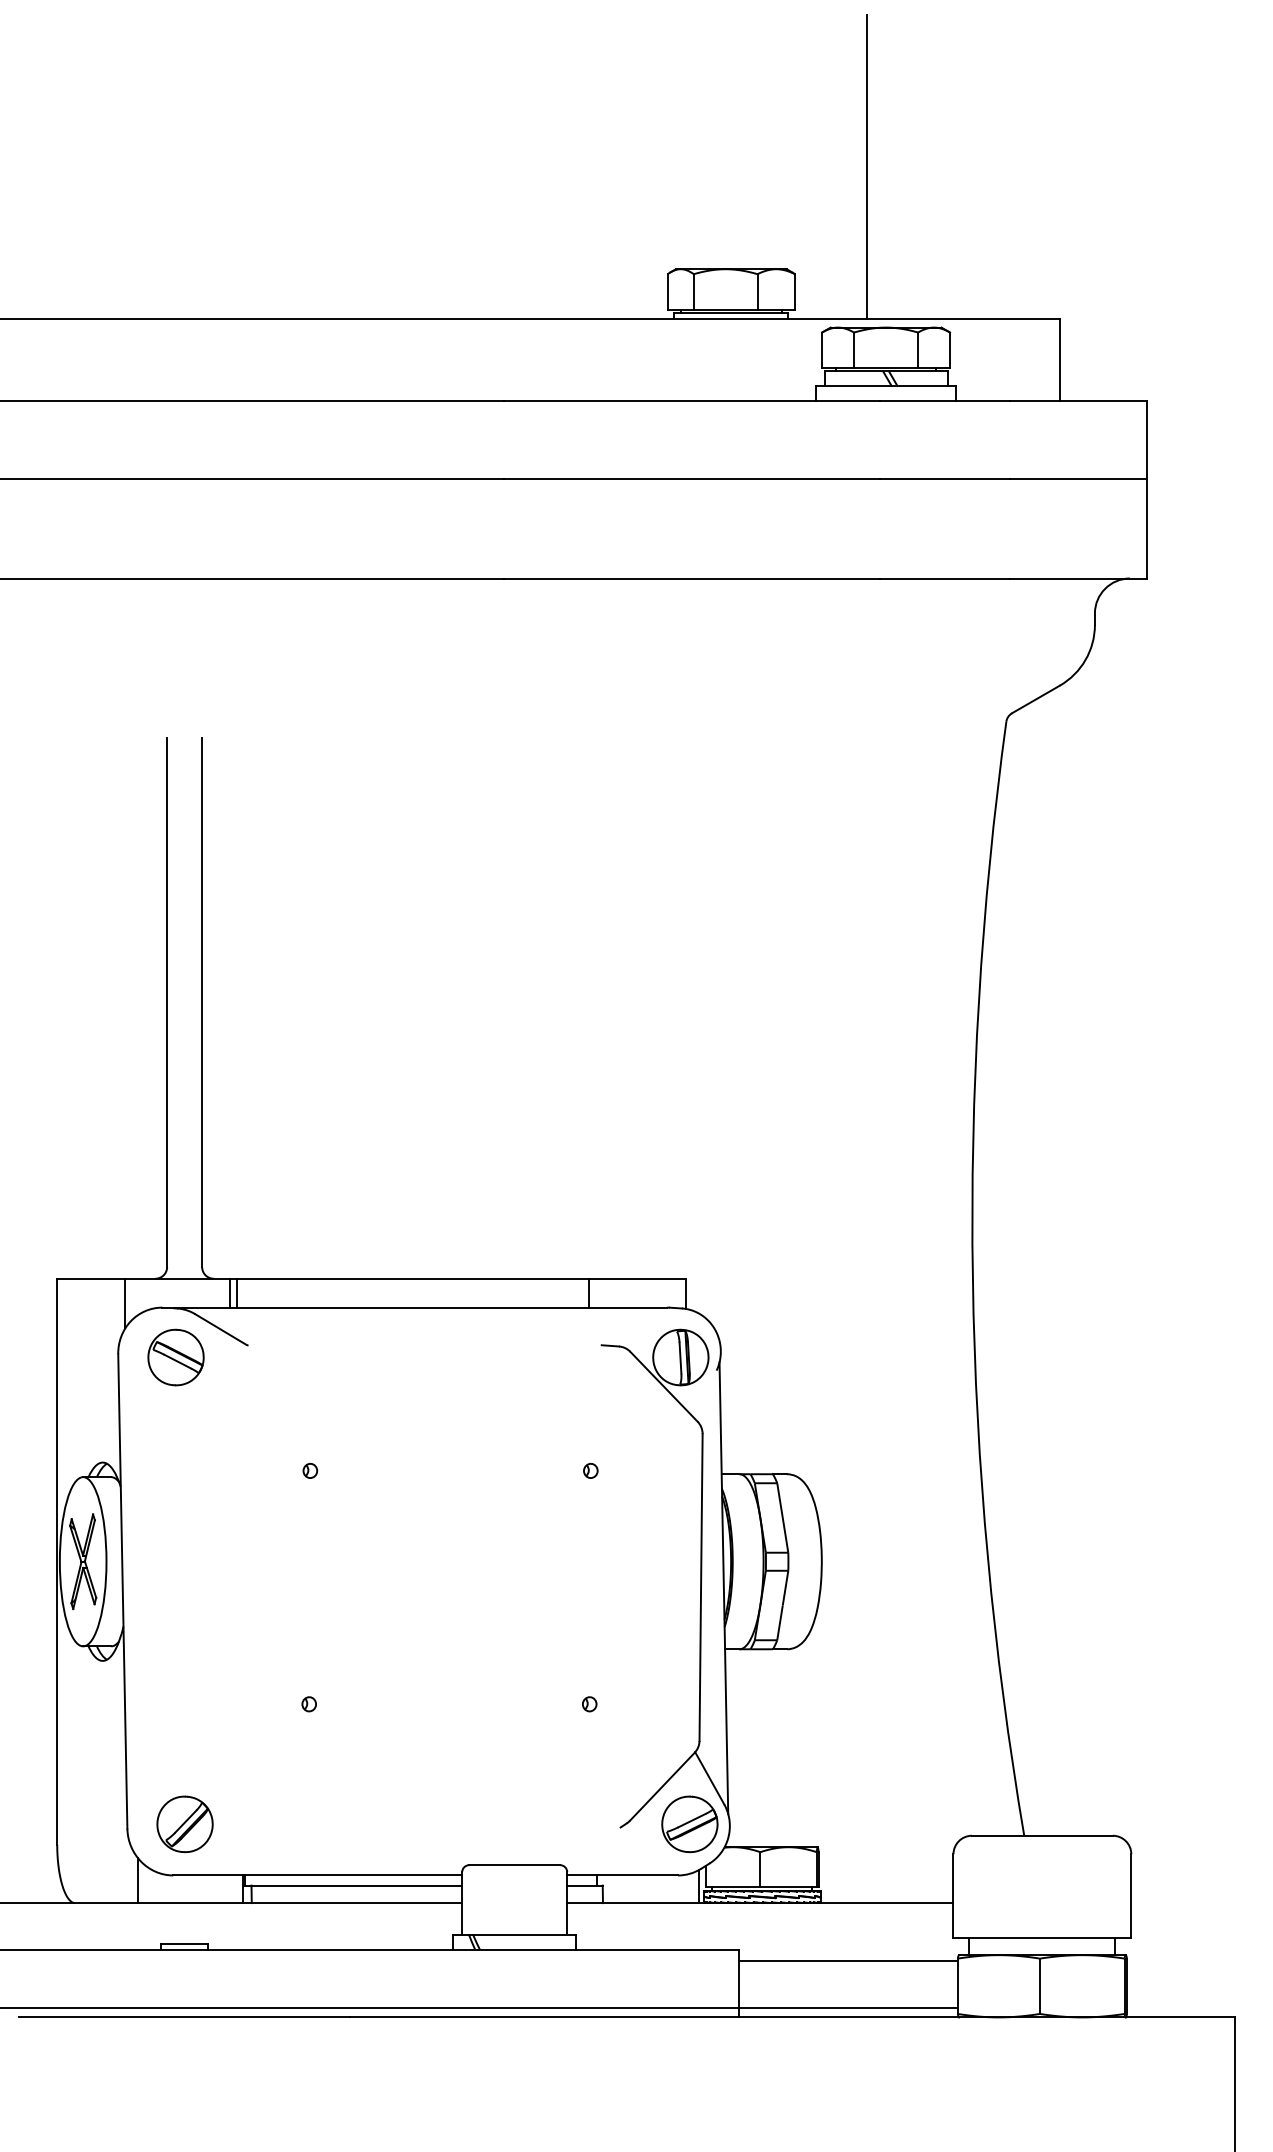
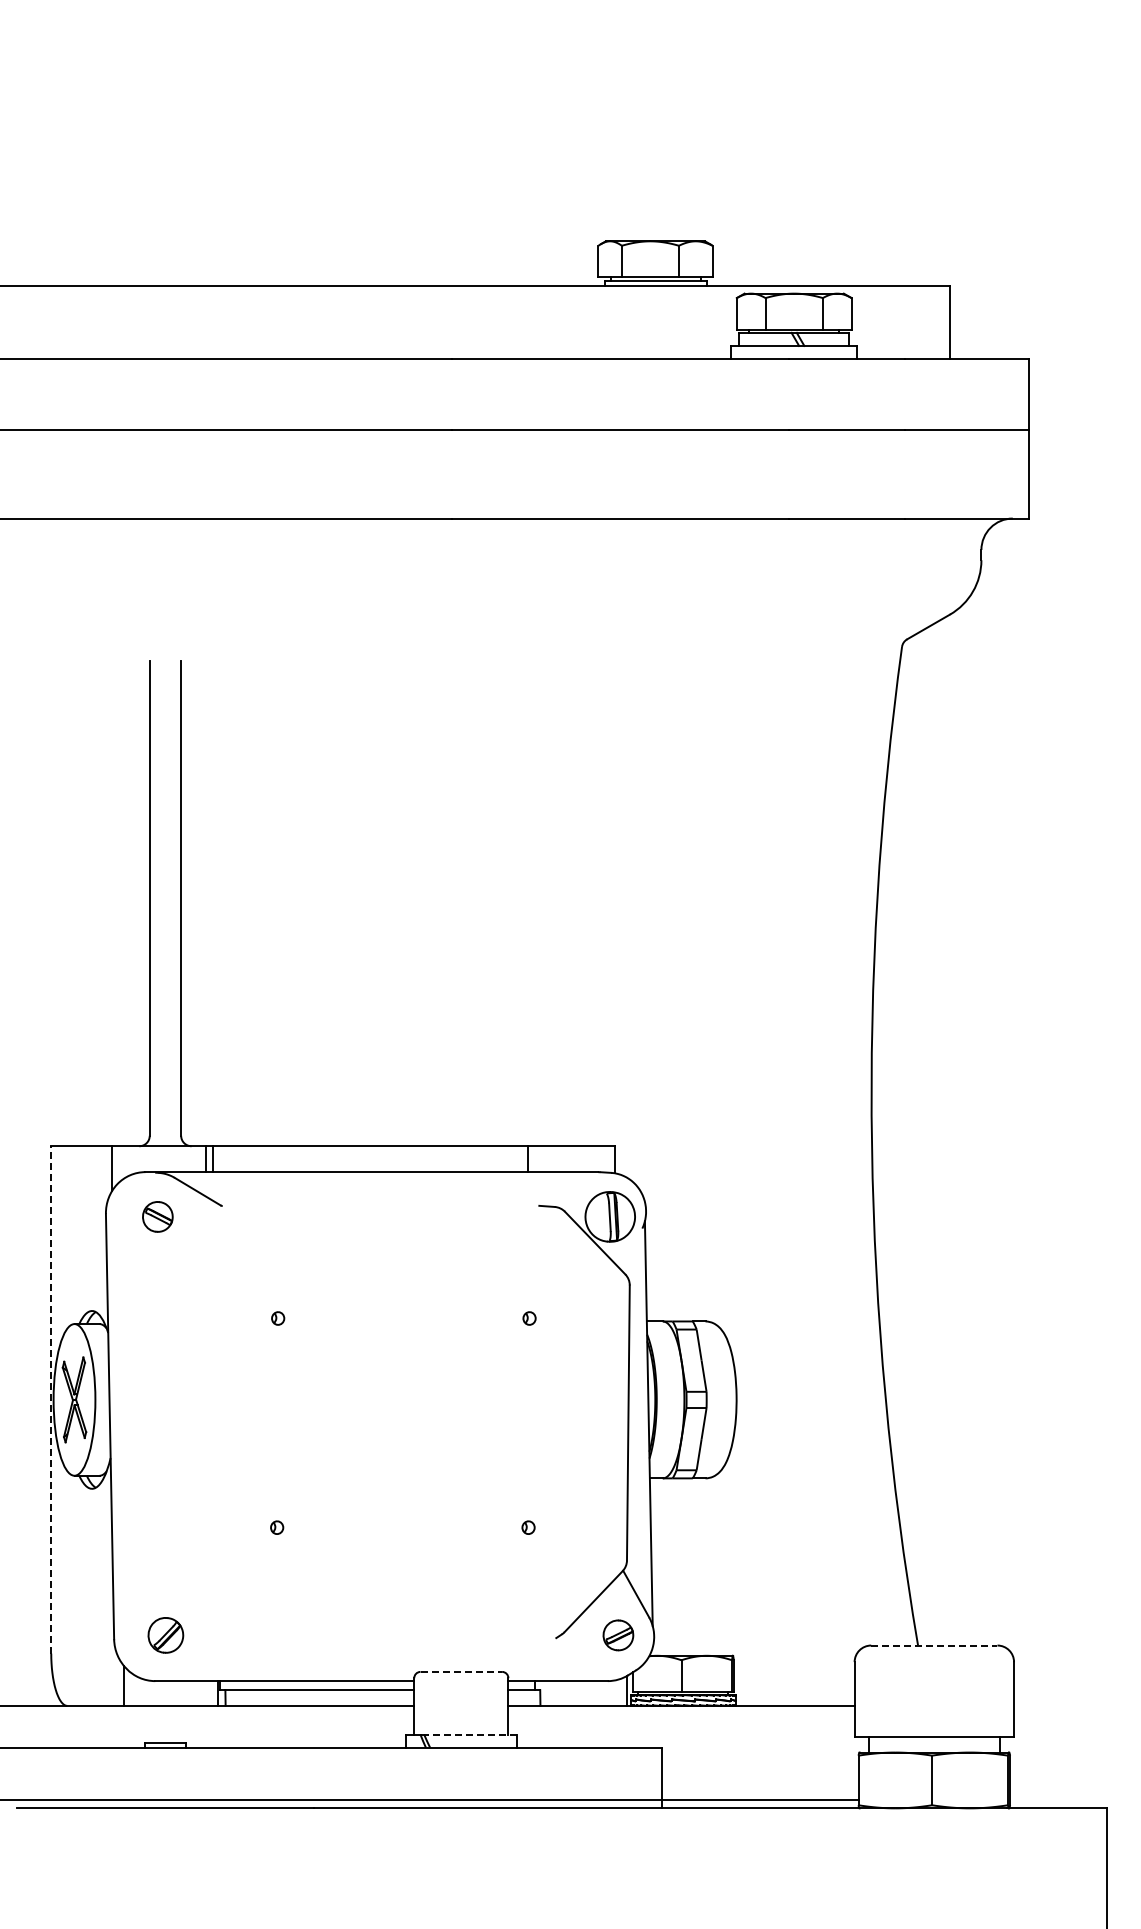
line: (867, 166) -> (777, 149), removed
part: (175, 1357) -> (157, 1216), size x0.6
line: (57, 1561) -> (51, 1399), solid -> dashed
part: (184, 1824) -> (165, 1635), size x0.7
part: (690, 1824) -> (618, 1635), size x0.6
line: (1042, 1835) -> (934, 1645), solid -> dashed
line: (514, 1864) -> (461, 1671), solid -> dashed
line: (523, 1935) -> (469, 1734), solid -> dashed
line: (848, 1961) -> (760, 1758), removed

